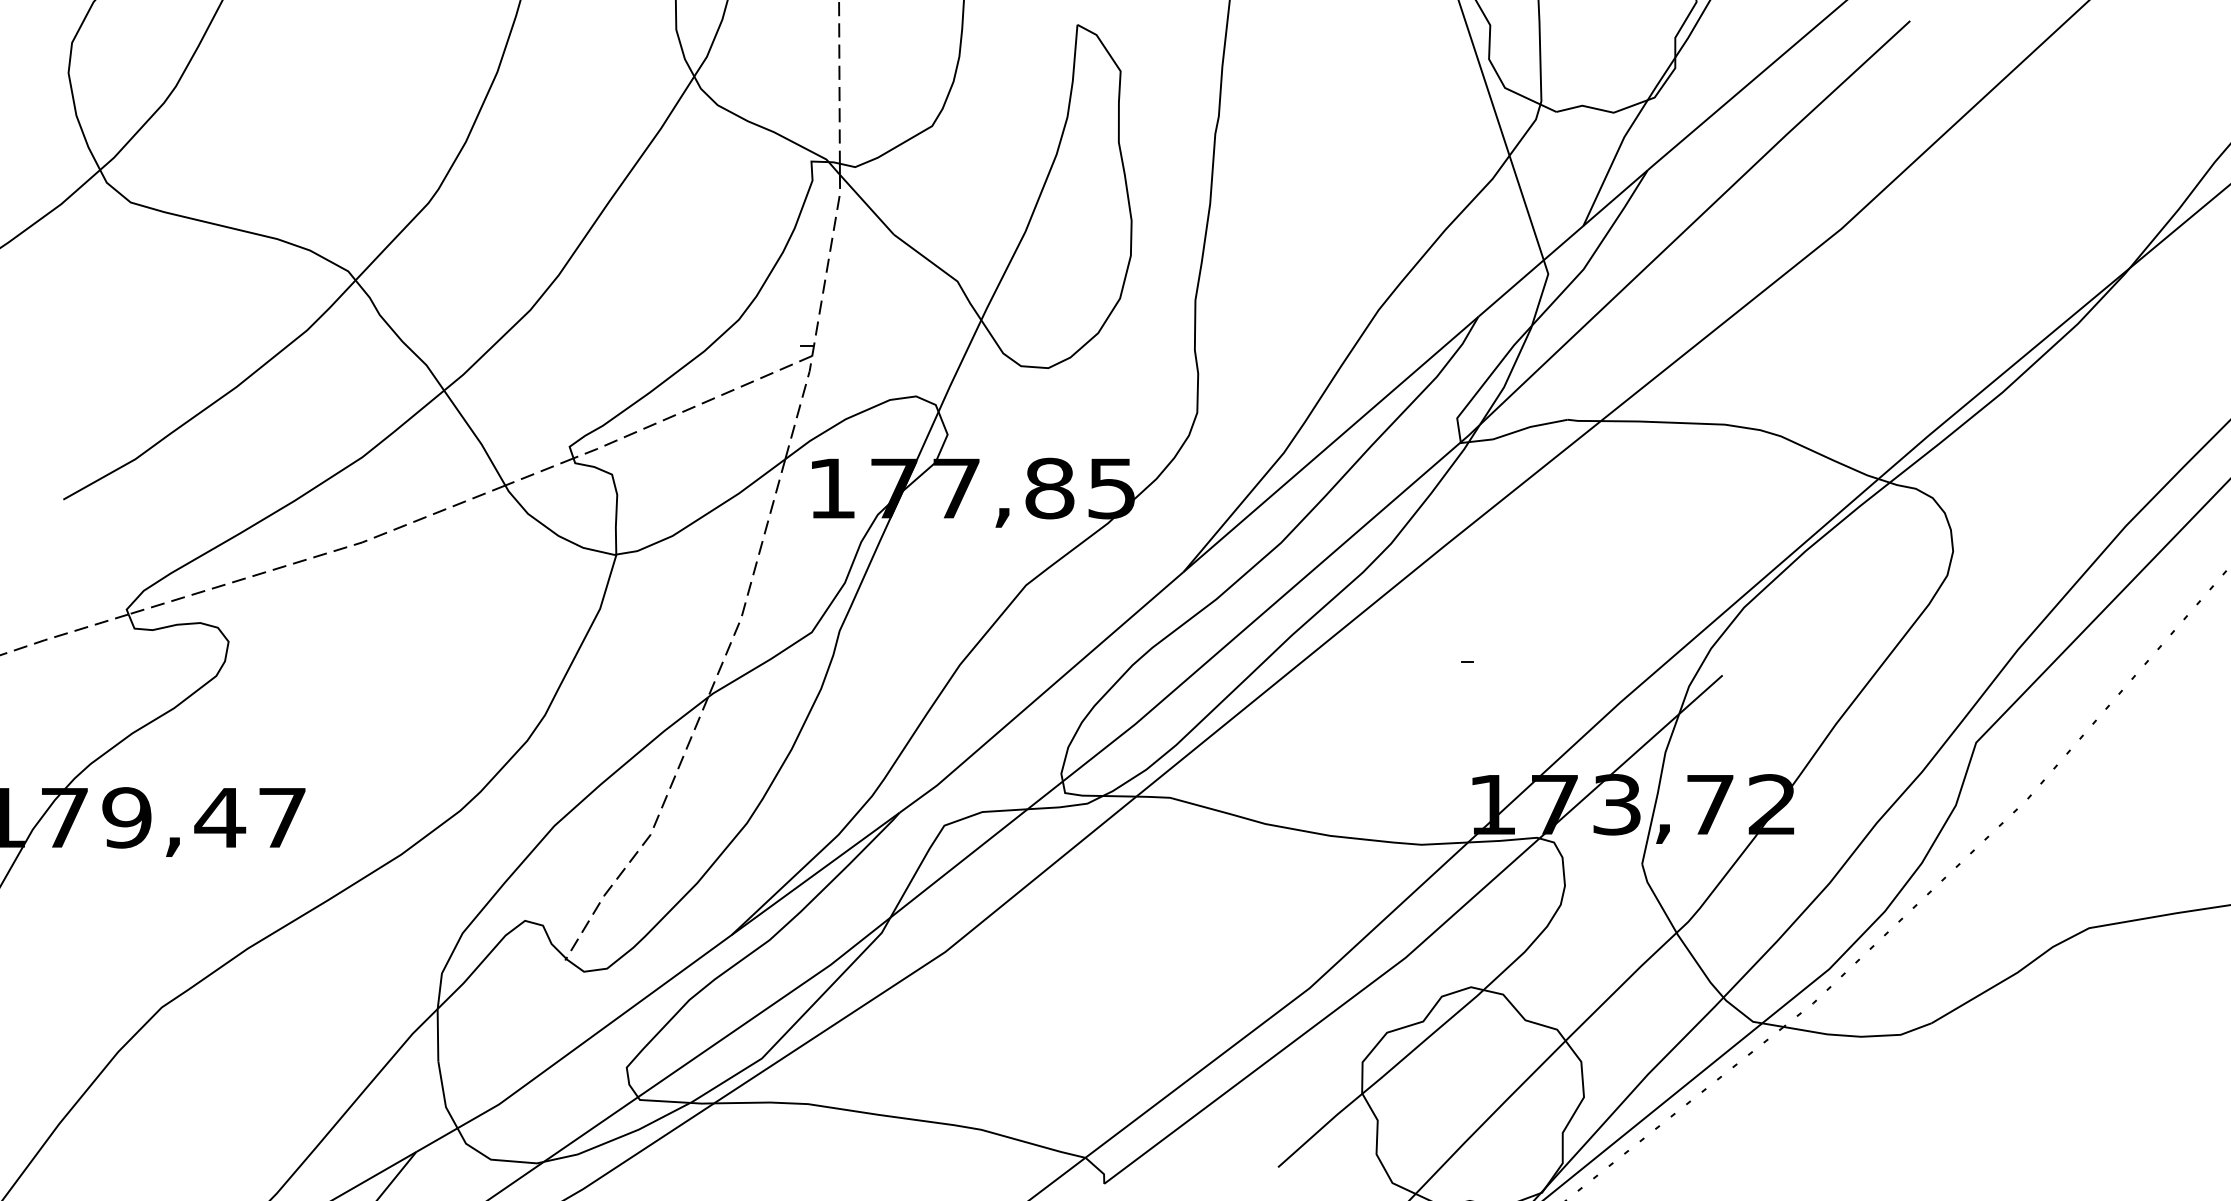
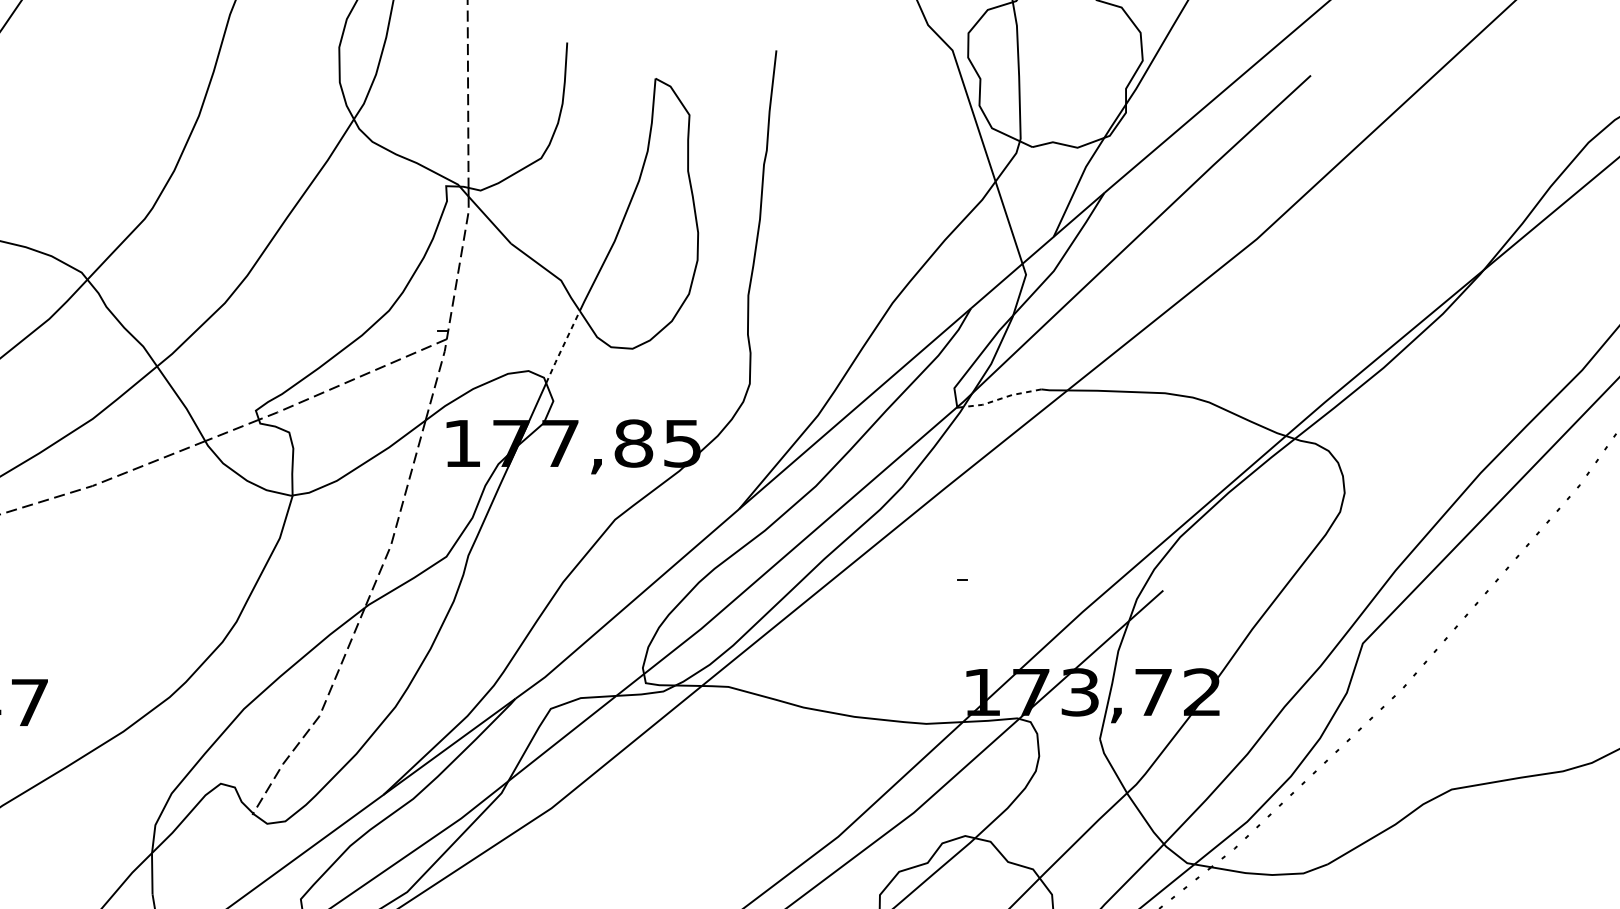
line: (959, 366) -> (562, 347), solid -> dashed
line: (1517, 431) -> (1001, 398), solid -> dashed

